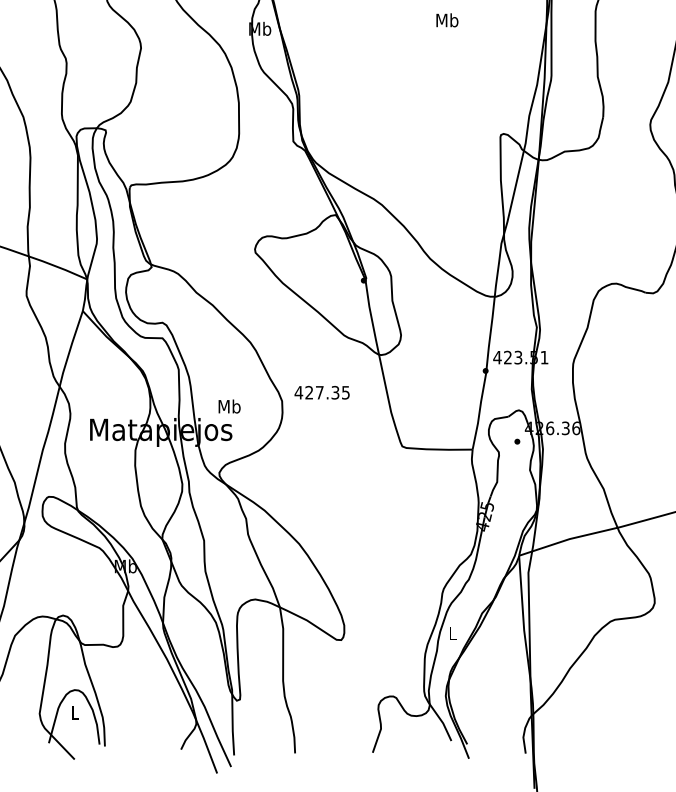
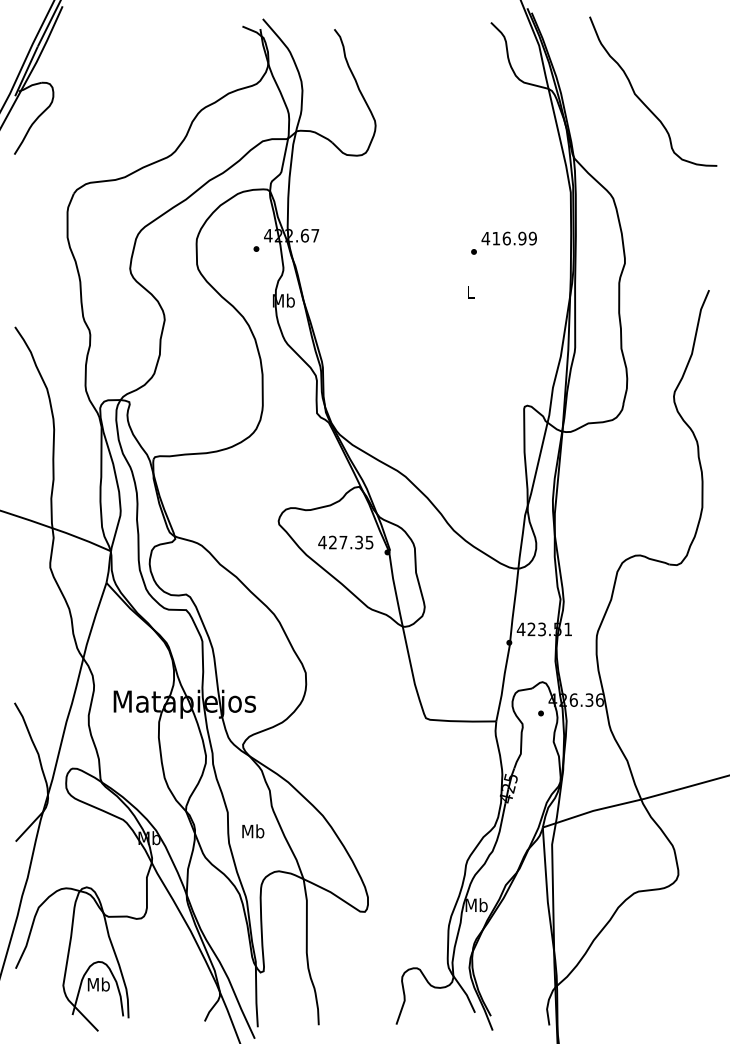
text: (447, 20) -> (471, 292), Mb -> L
text: (321, 392) -> (345, 542), moved
text: (229, 406) -> (253, 831), moved
text: (452, 633) -> (476, 905), L -> Mb
text: (74, 712) -> (98, 984), L -> Mb

